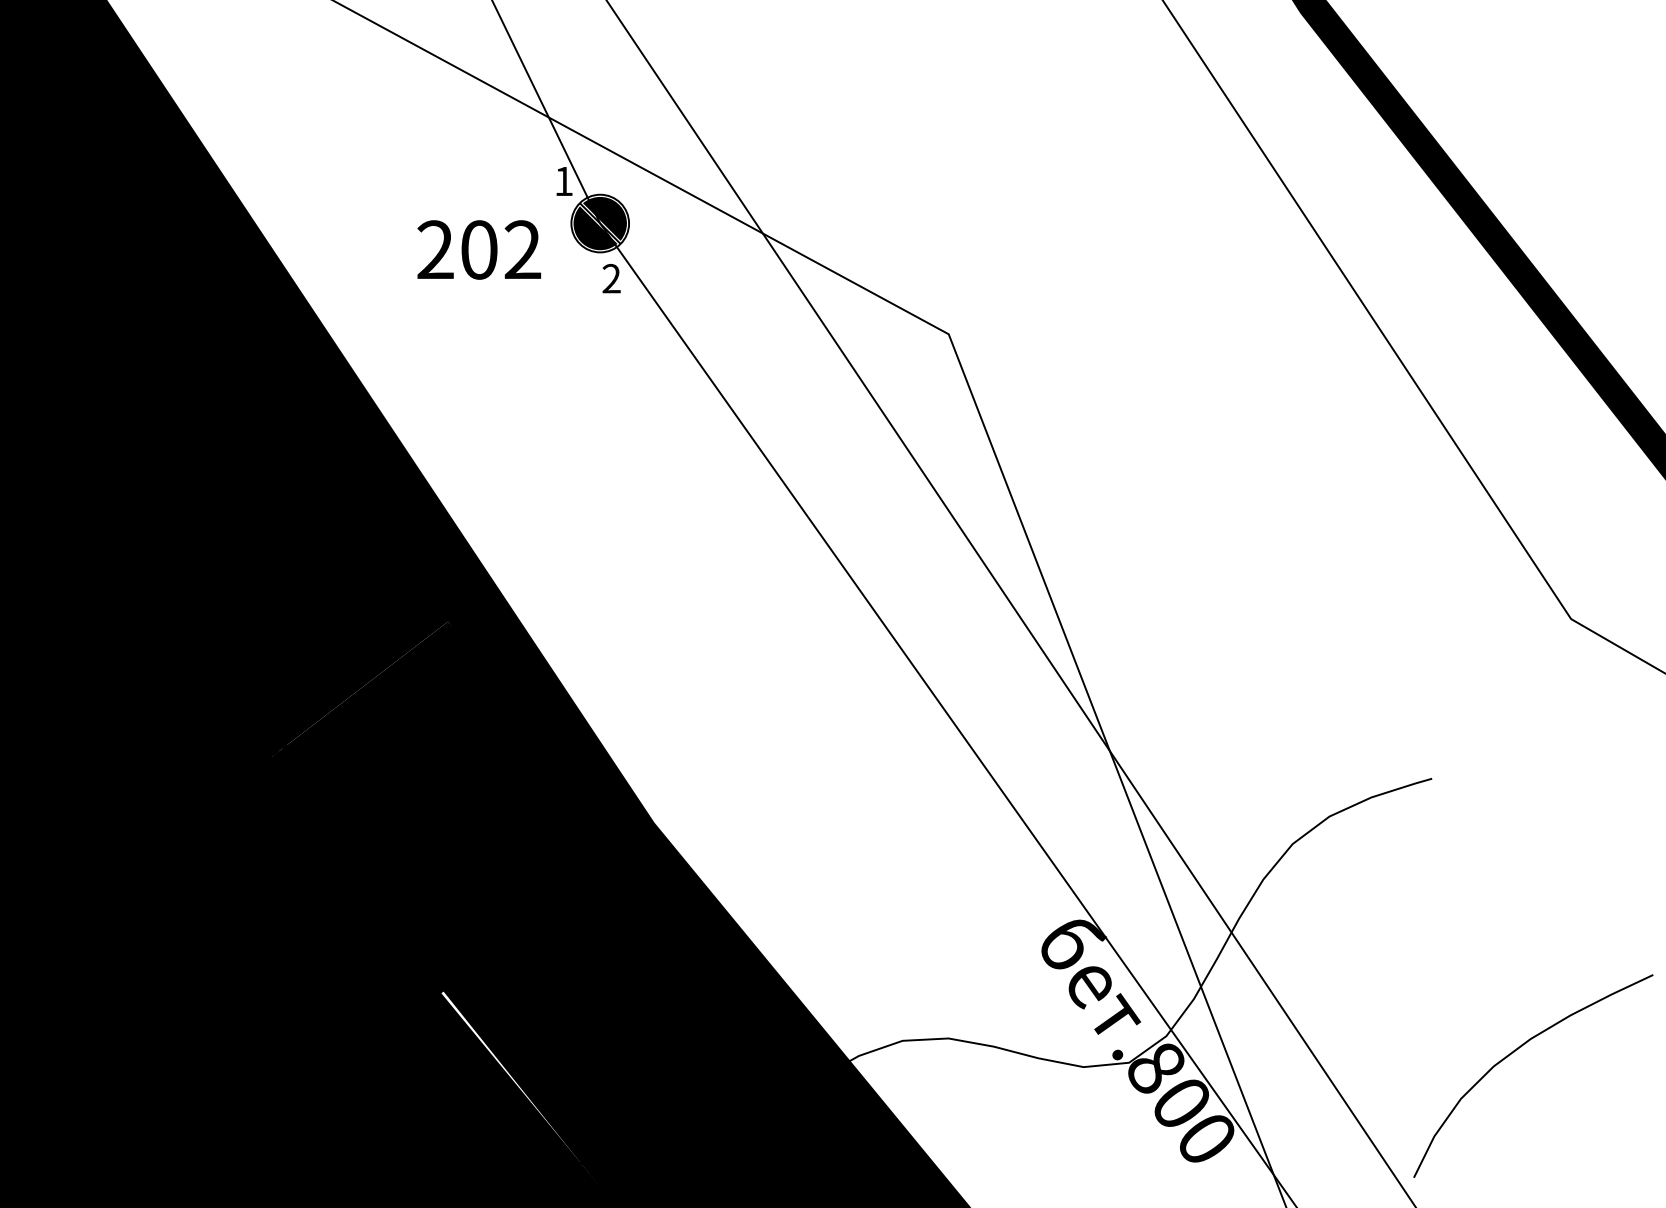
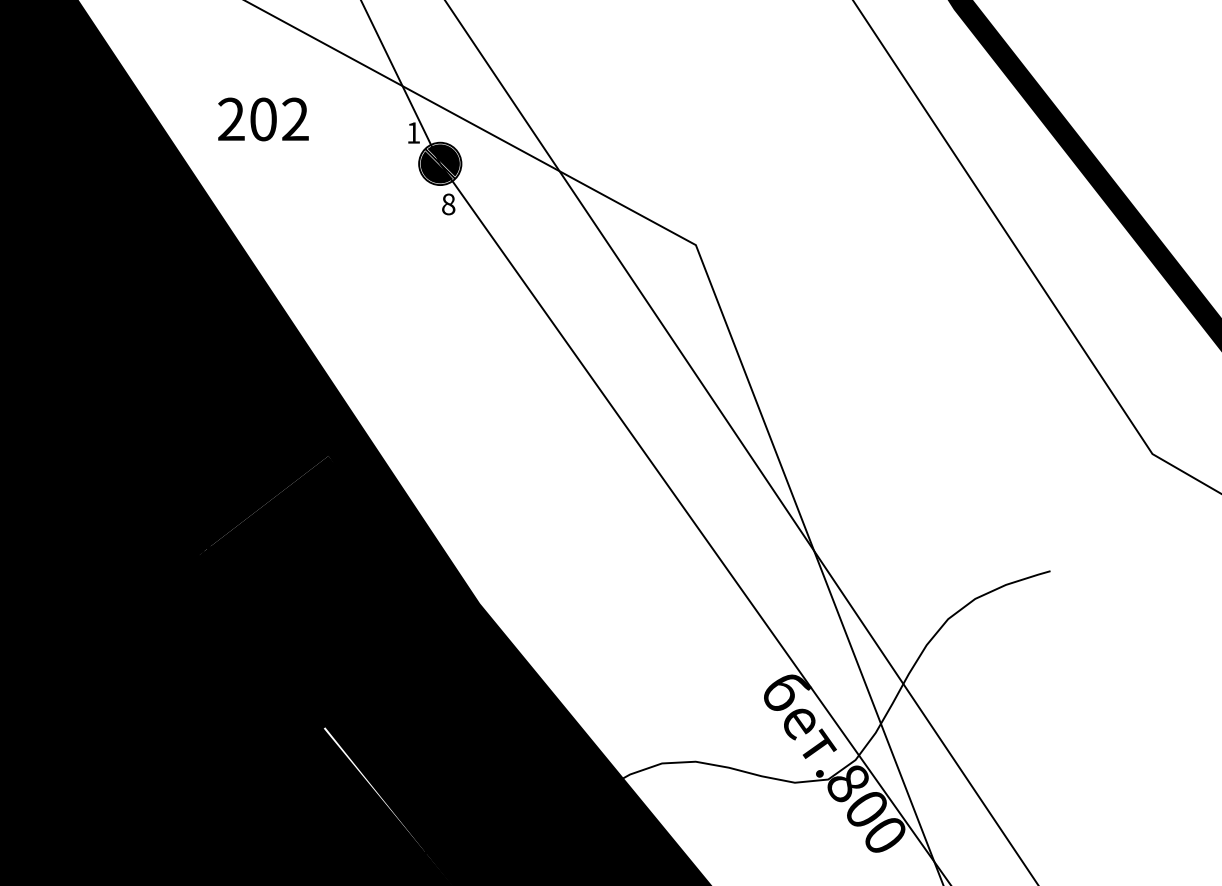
text: (479, 249) -> (263, 119), moved
text: (611, 278) -> (448, 204), 2 -> 8
curve: (1514, 1052) -> (1110, 772), removed

